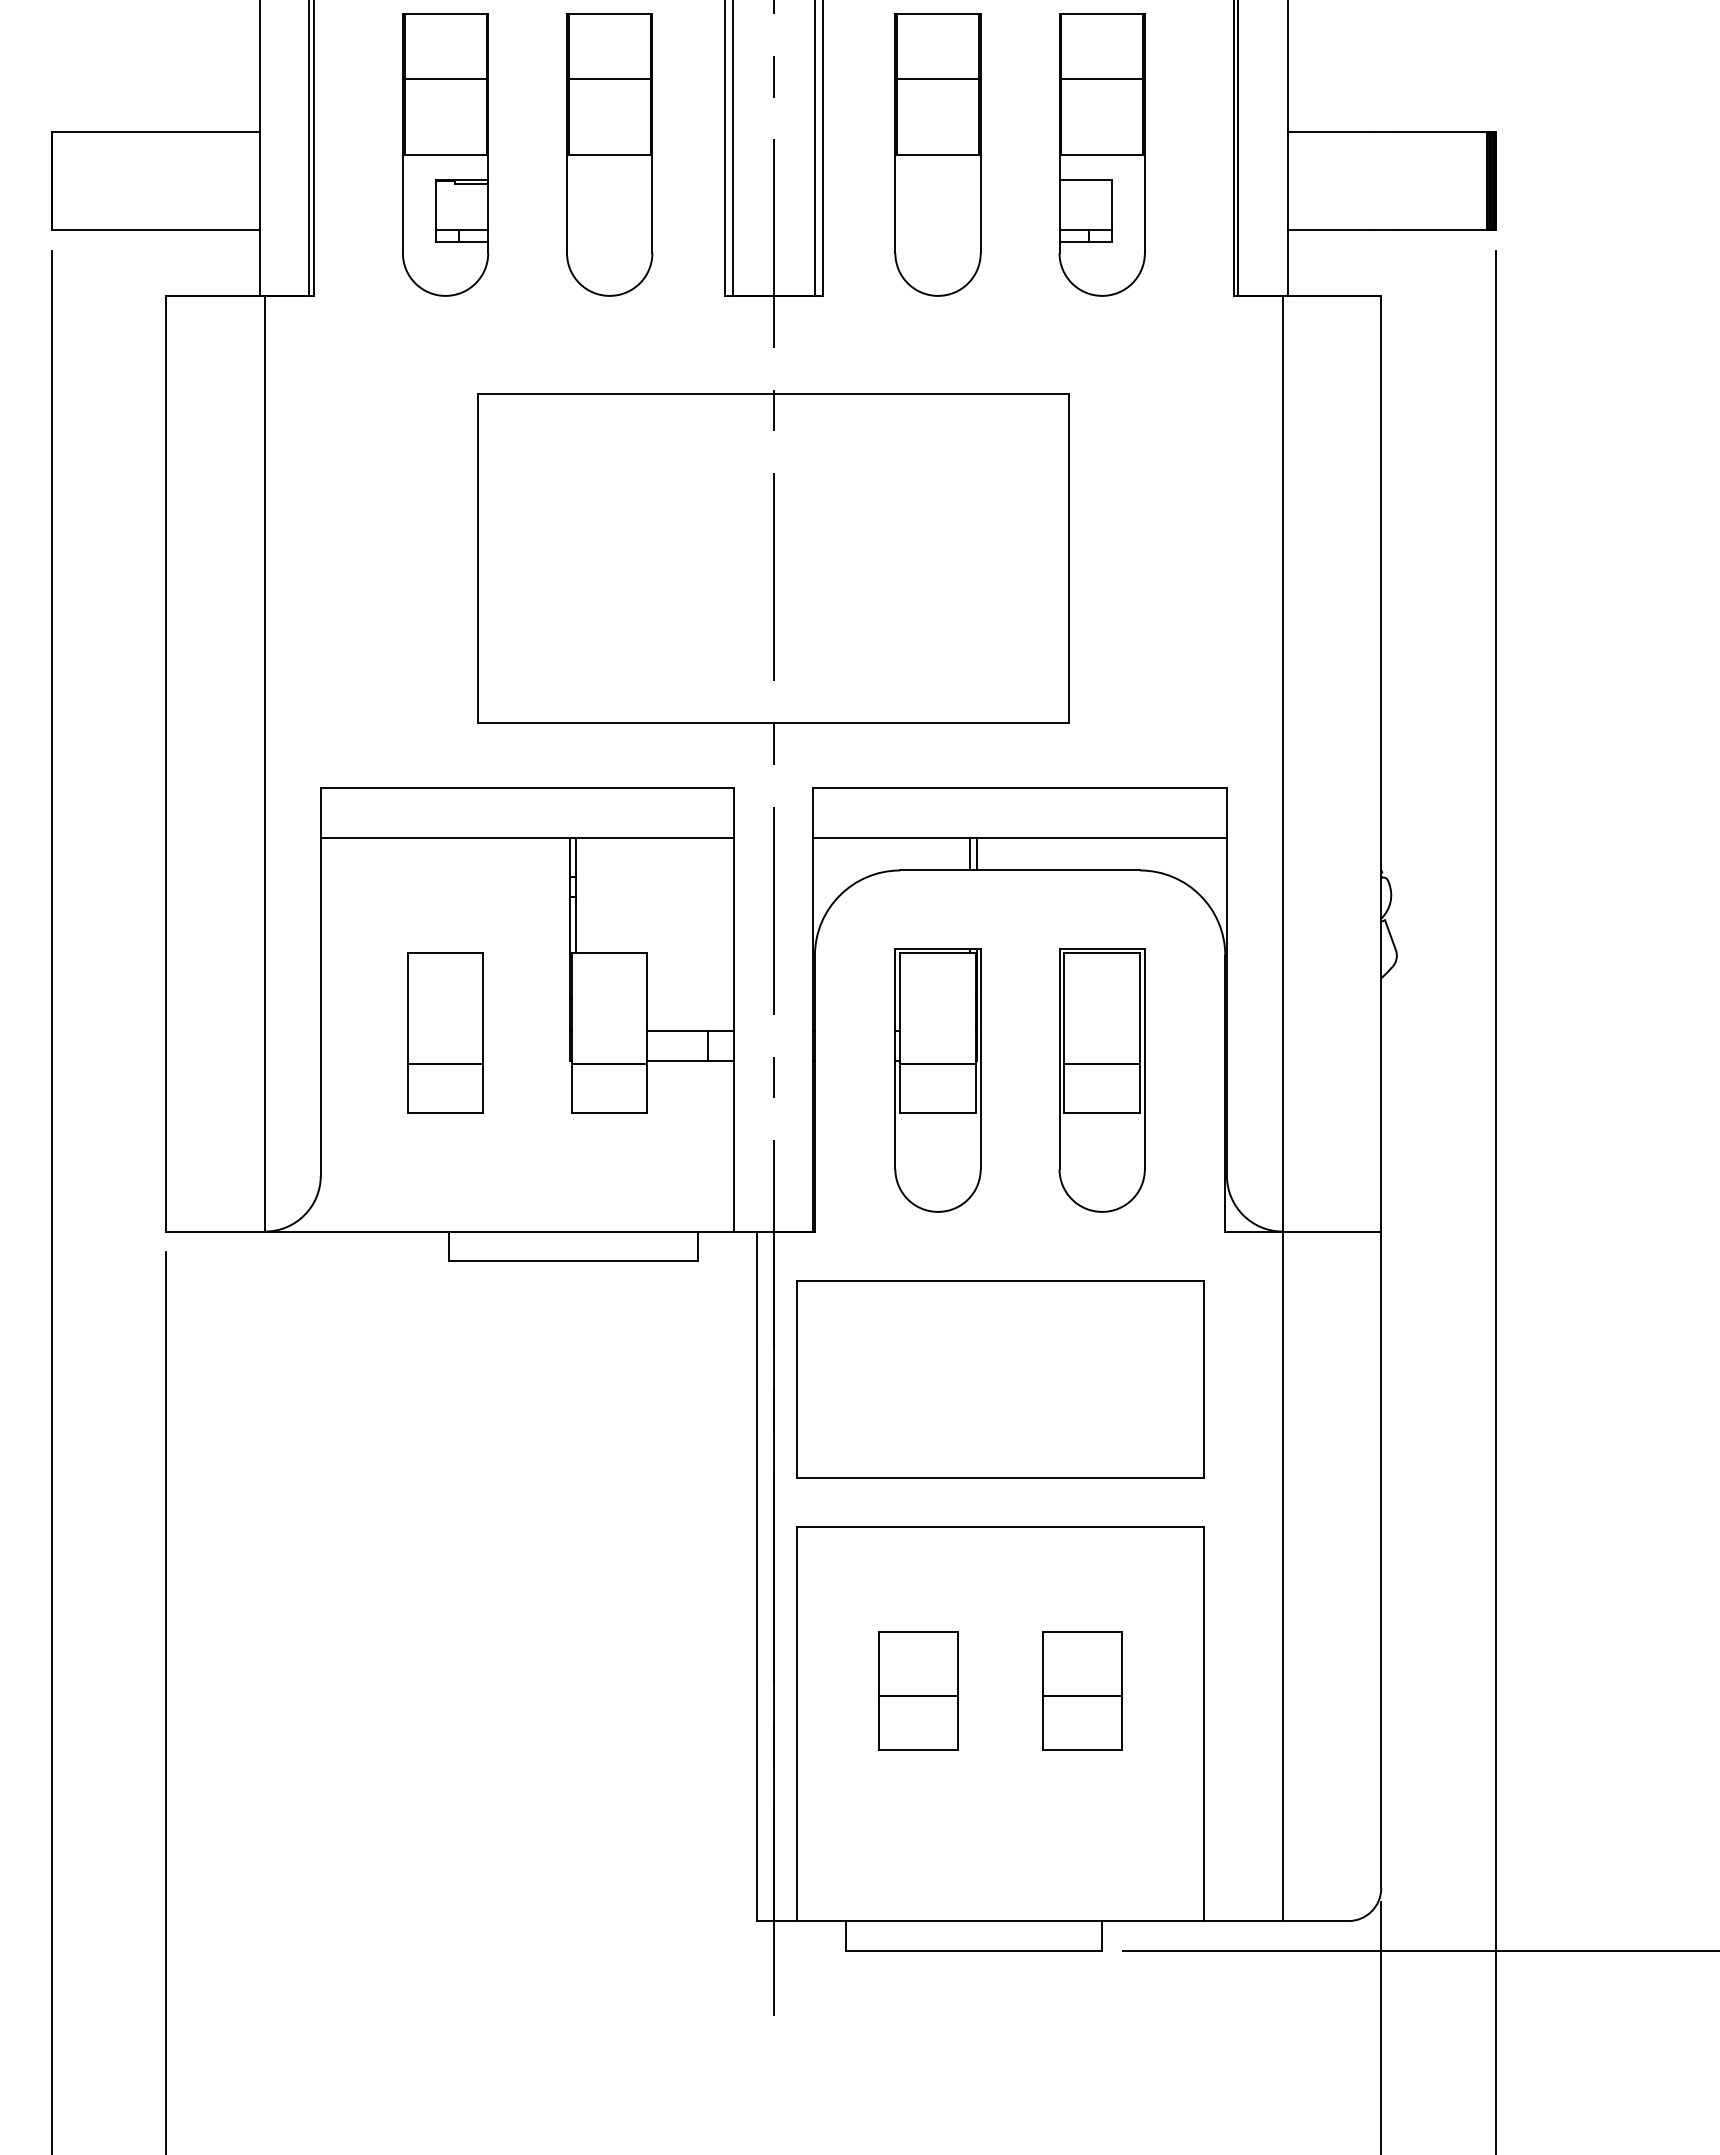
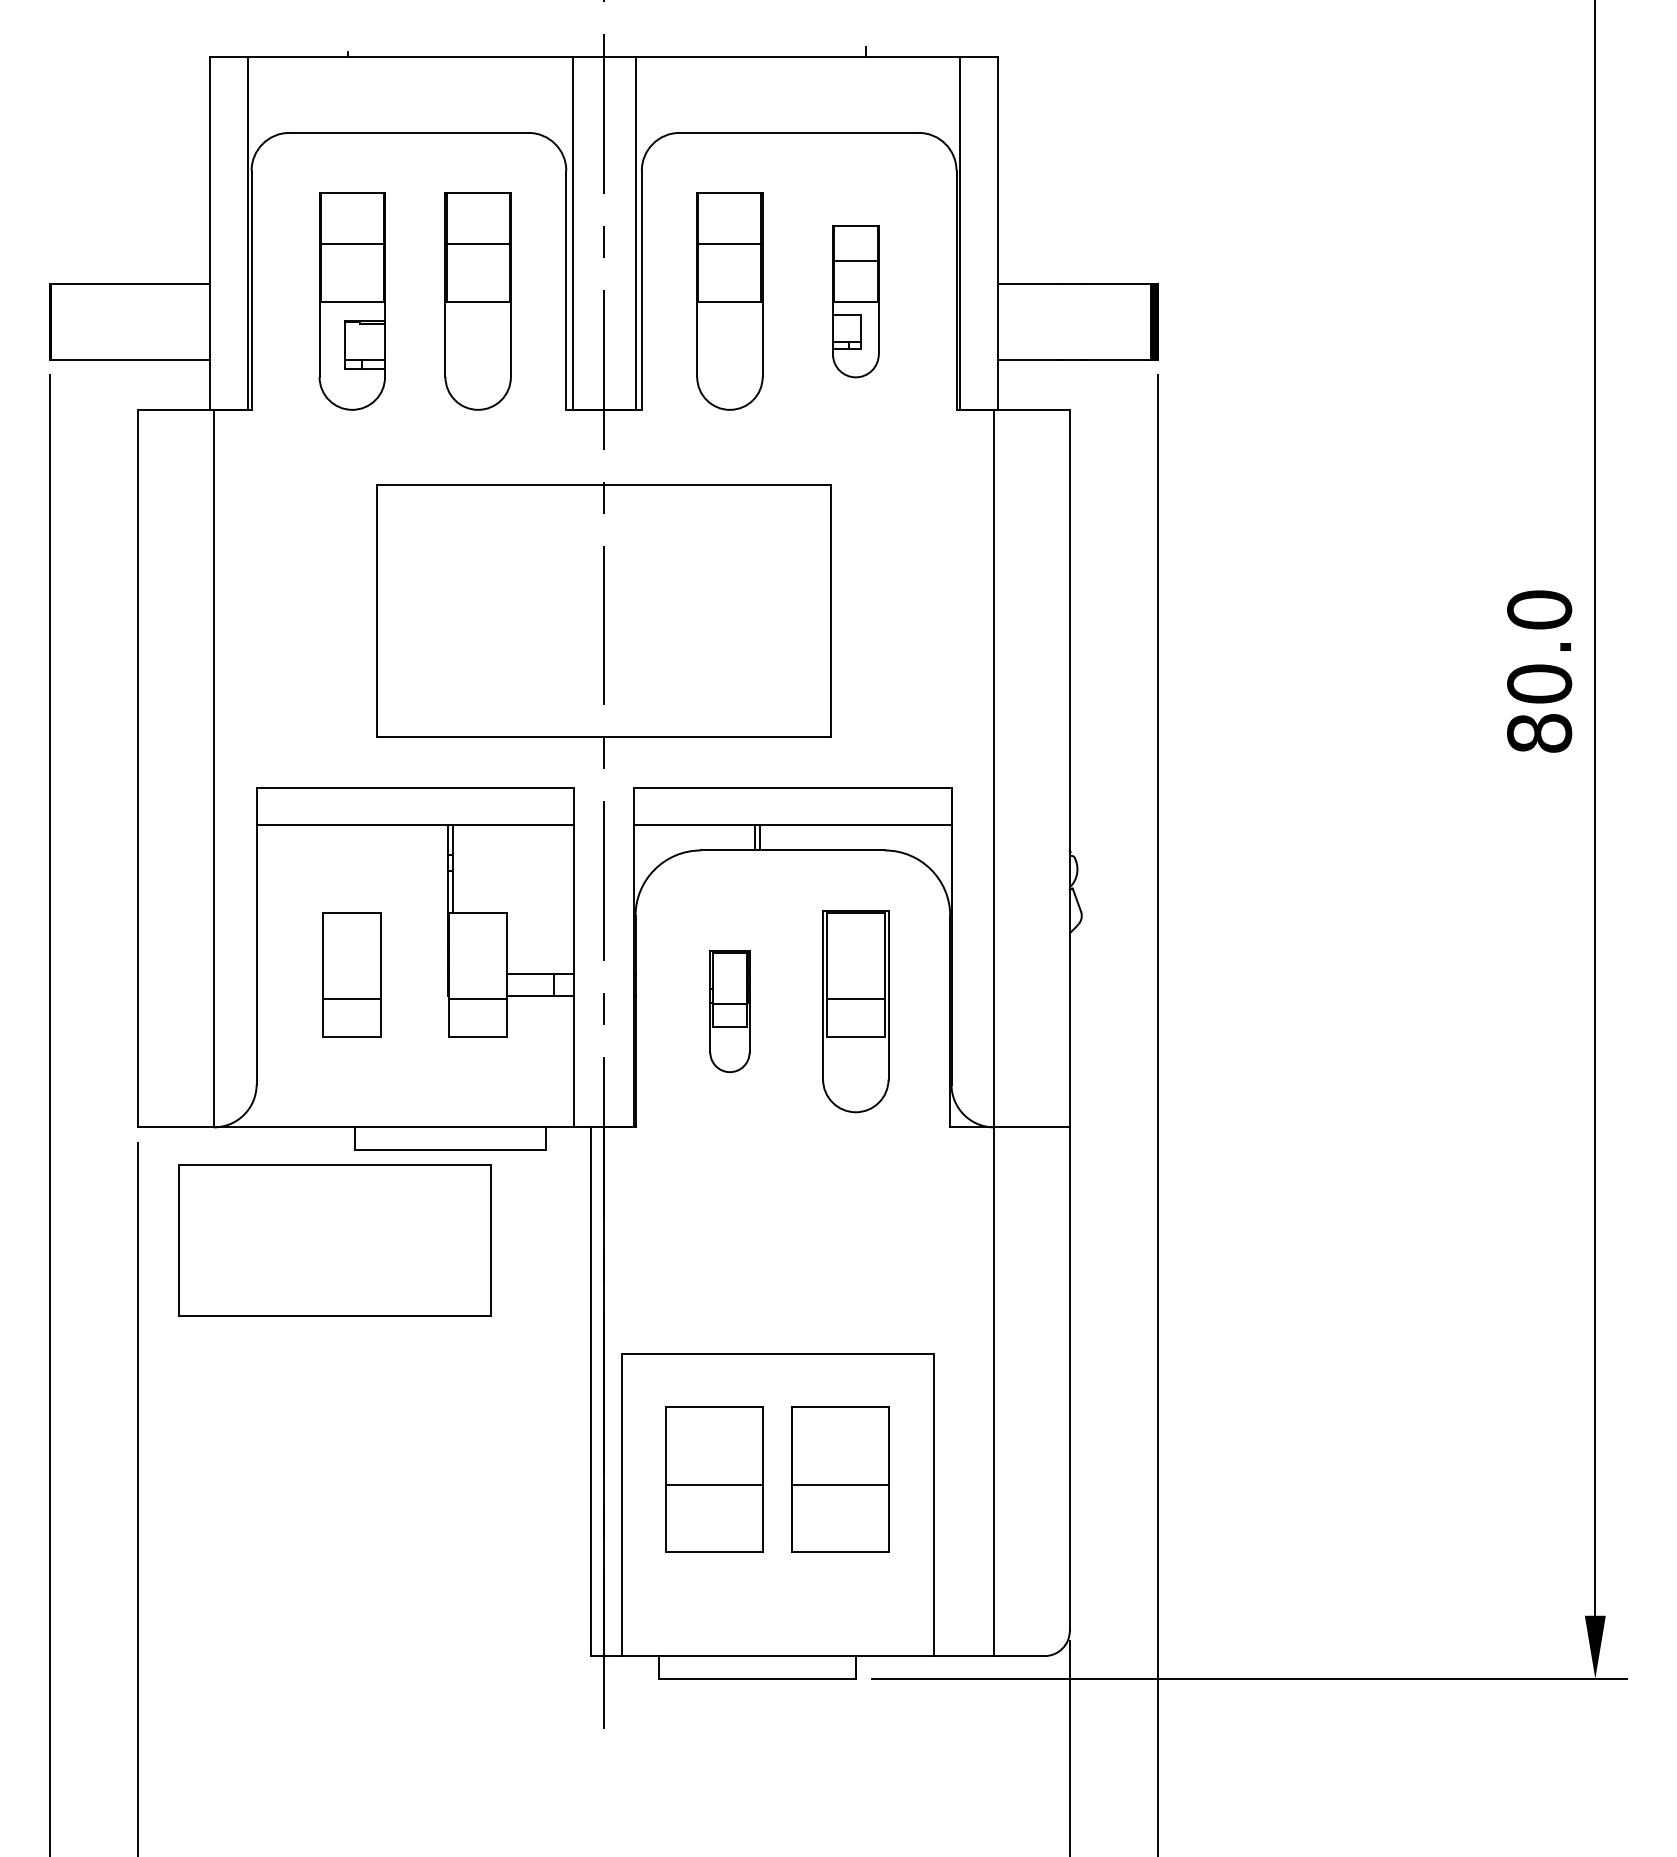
part: (1101, 154) -> (855, 301), size x0.7
part: (937, 1080) -> (729, 1011), size x0.6
part: (1000, 1379) -> (334, 1240), moved
part: (917, 1690) -> (714, 1479), size x1.6
part: (1082, 1690) -> (840, 1479), size x1.6

